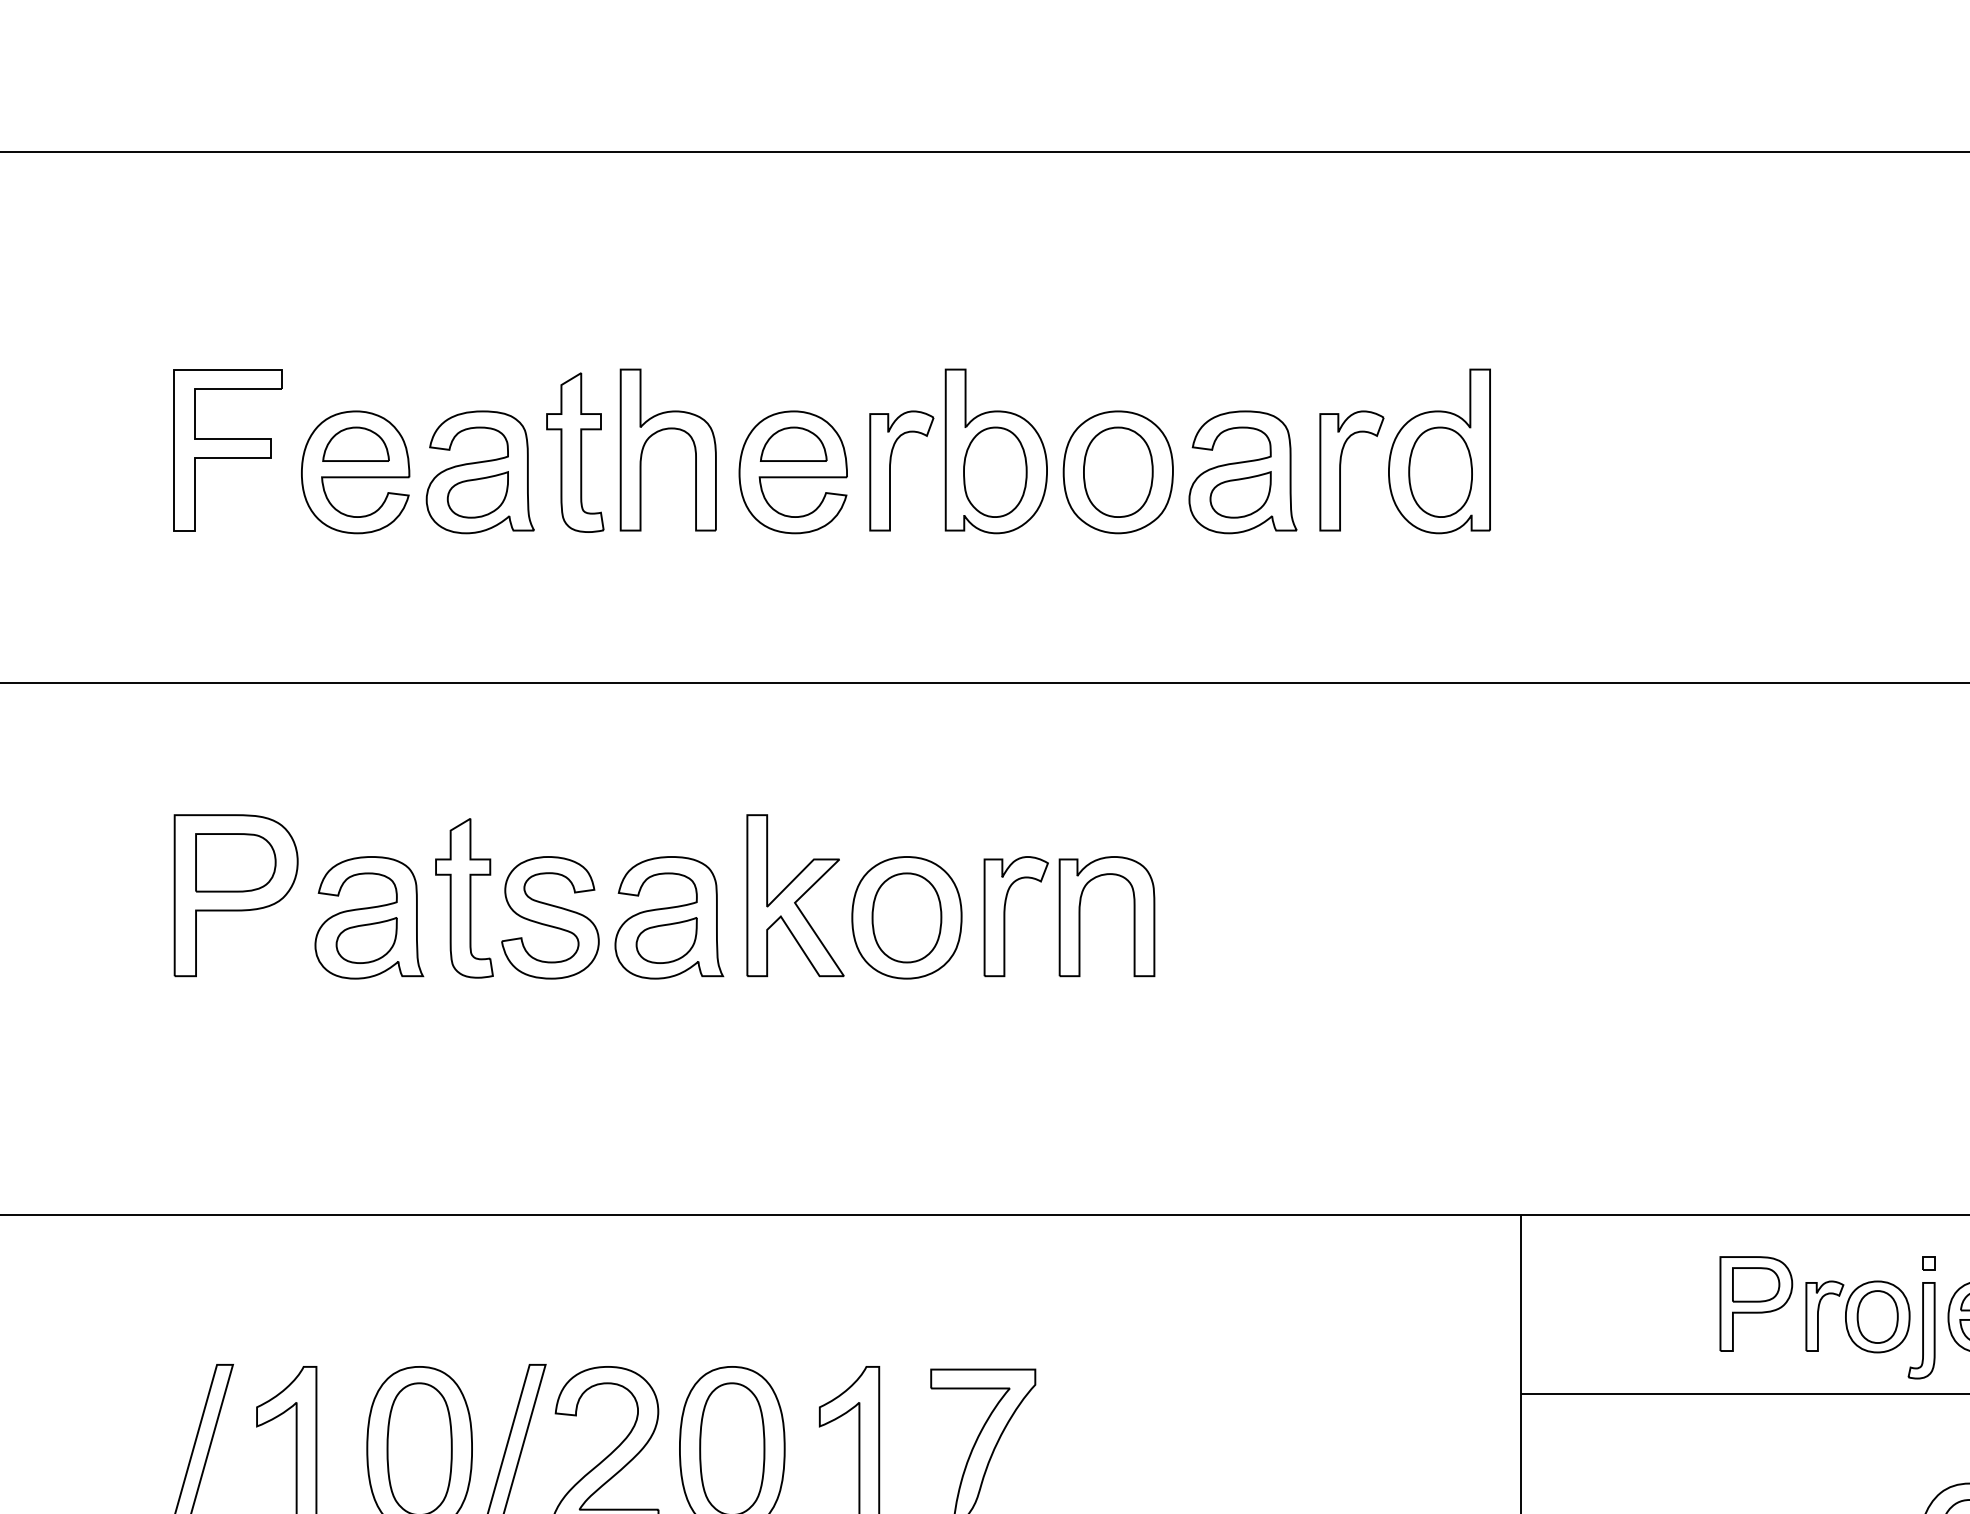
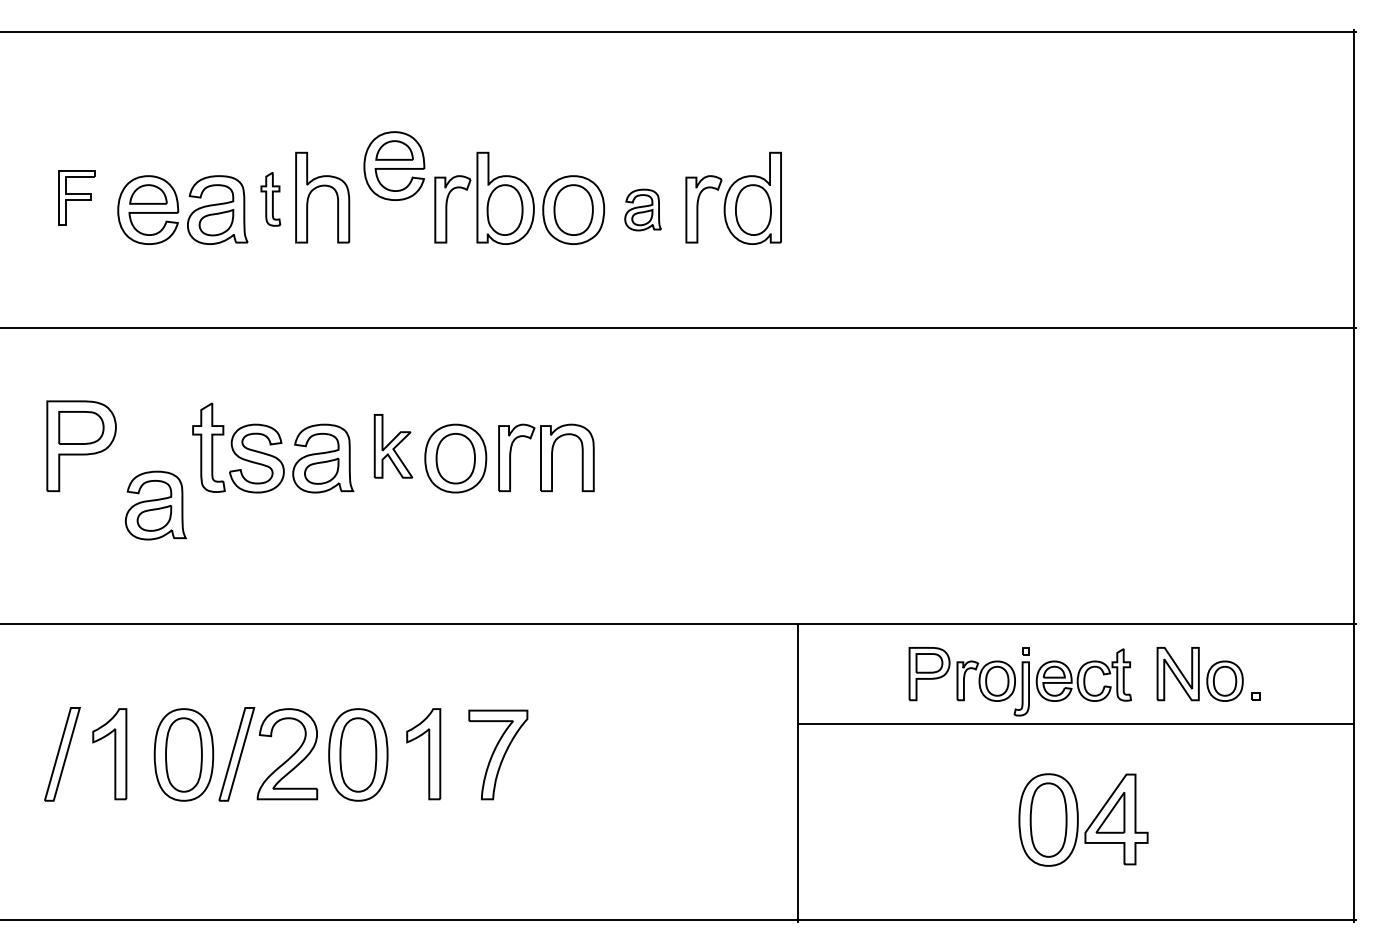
part: (227, 449) -> (76, 197), size x0.6
part: (574, 453) -> (270, 199), size x0.6
part: (793, 471) -> (394, 165), moved
part: (1241, 471) -> (642, 209), size x0.6
part: (795, 896) -> (393, 446), size x0.7
part: (368, 917) -> (155, 505), moved

